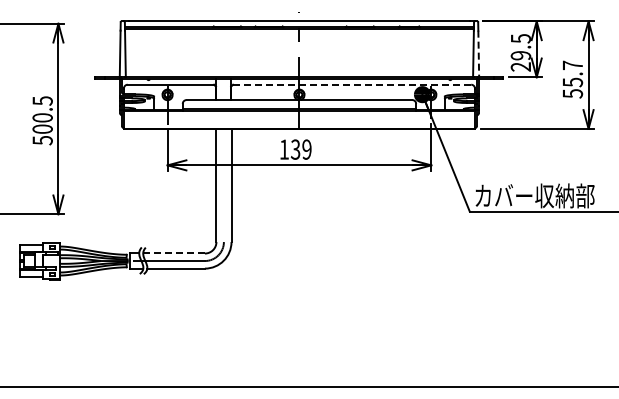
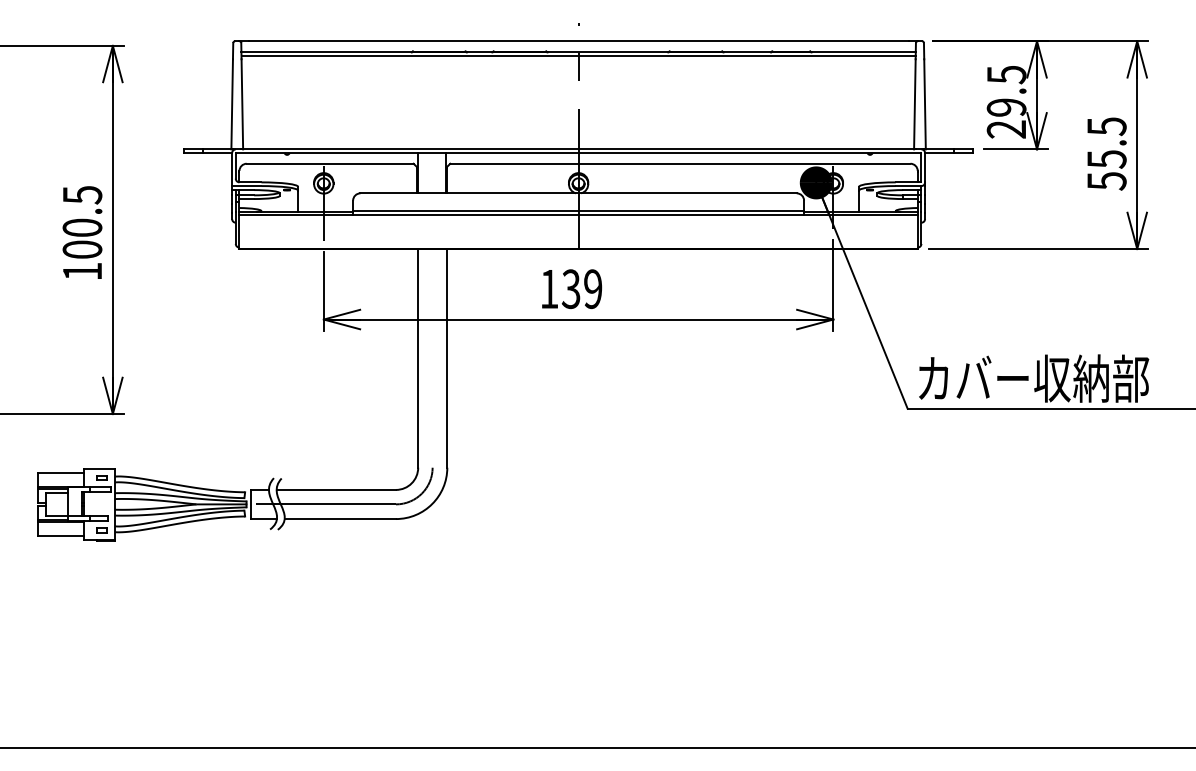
line: (478, 54) -> (924, 105), dashed -> solid
text: (573, 65) -> (1108, 126), 55.7 -> 55.5
line: (351, 84) -> (679, 163), dashed -> solid
text: (42, 140) -> (82, 271), 500.5 -> 100.5
line: (174, 253) -> (337, 489), dashed -> solid

